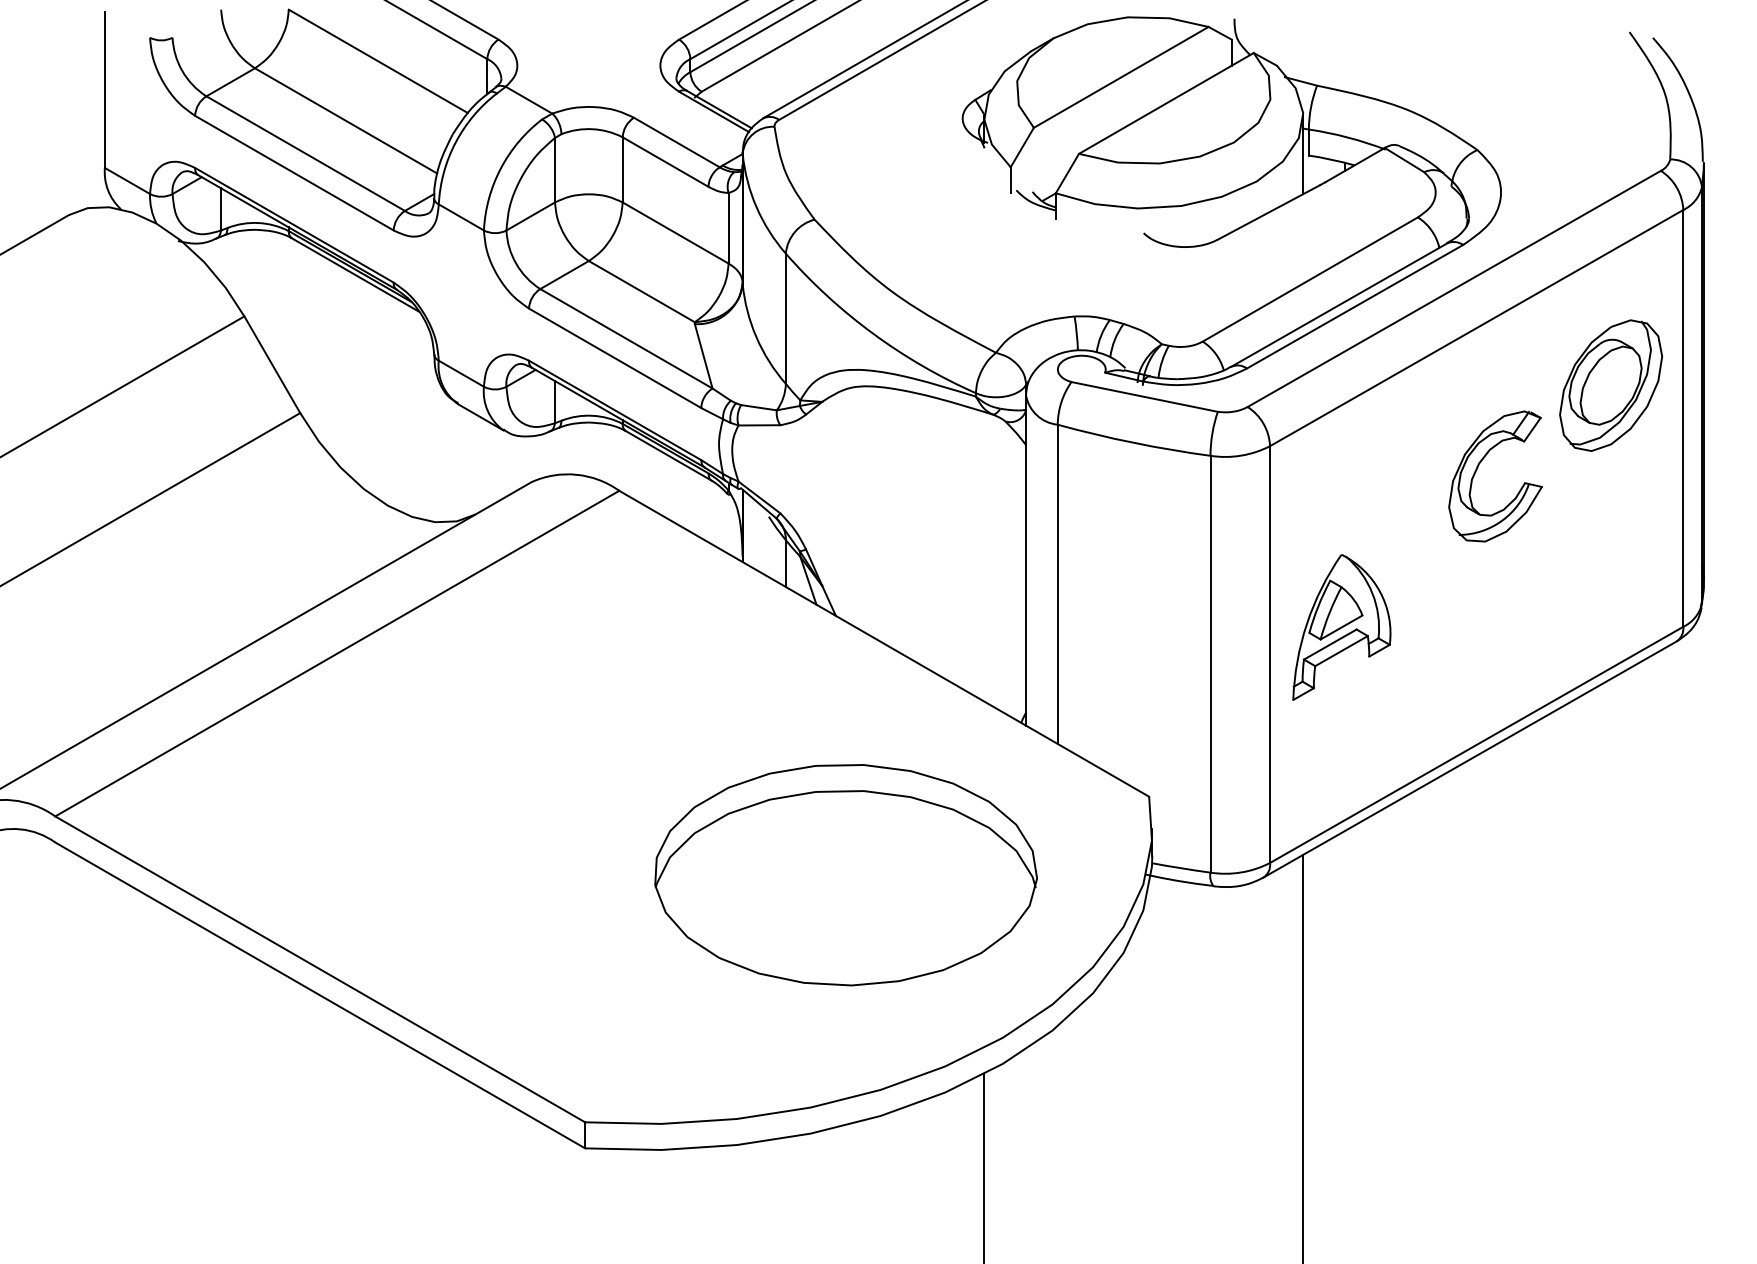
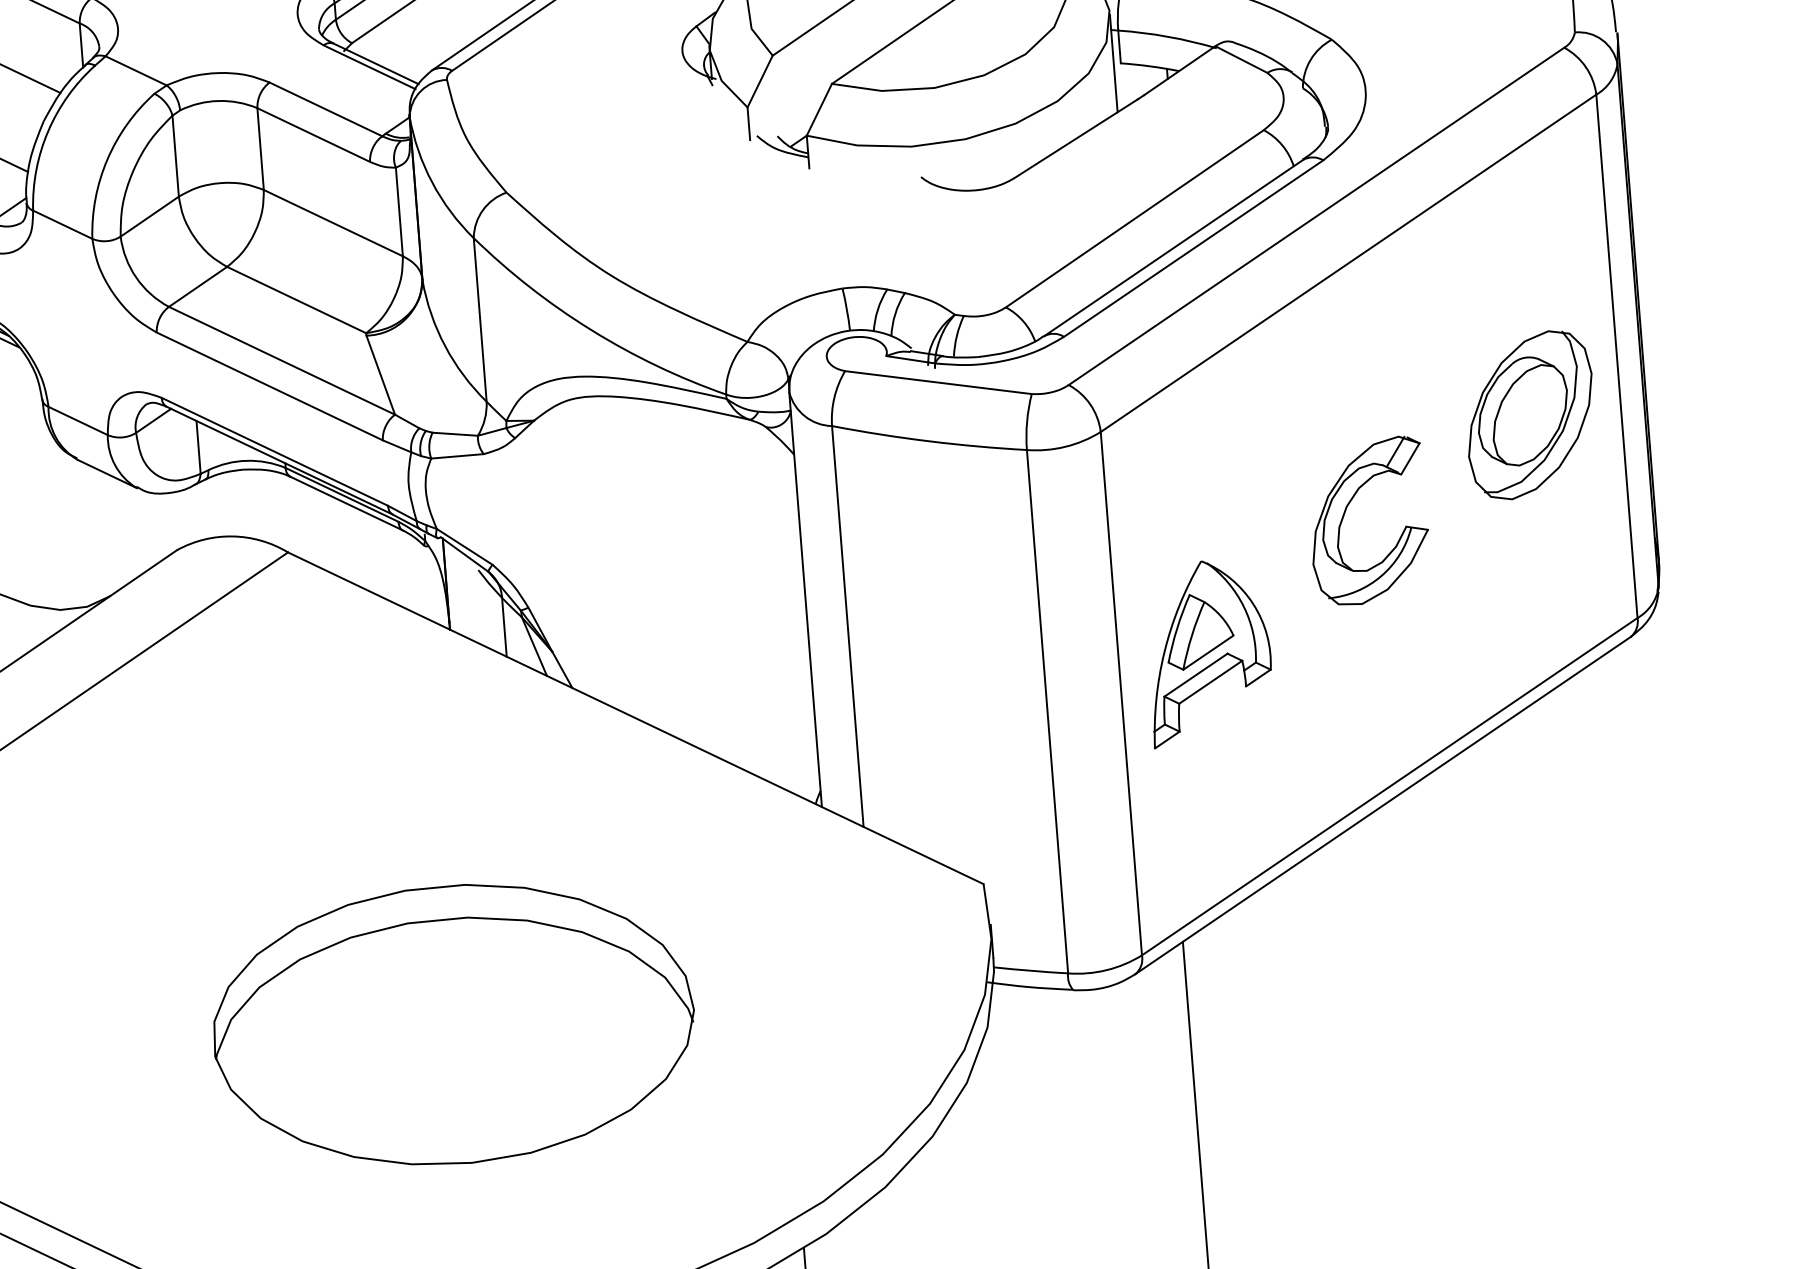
part: (1611, 385) -> (1530, 415), moved
part: (1478, 467) -> (1346, 511), moved
part: (845, 875) -> (453, 1025), moved

